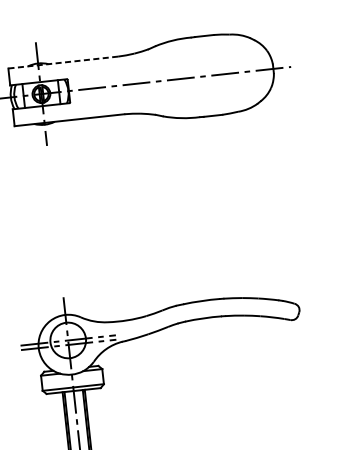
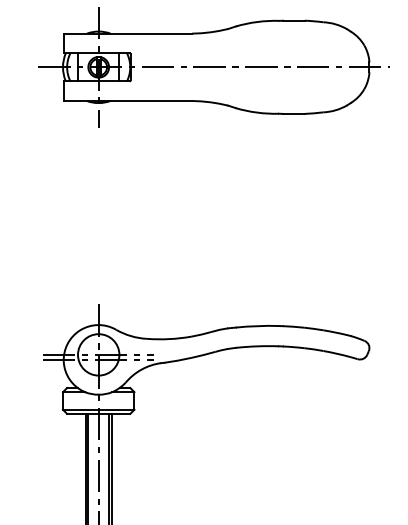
line: (62, 62) -> (127, 33), dashed -> solid

